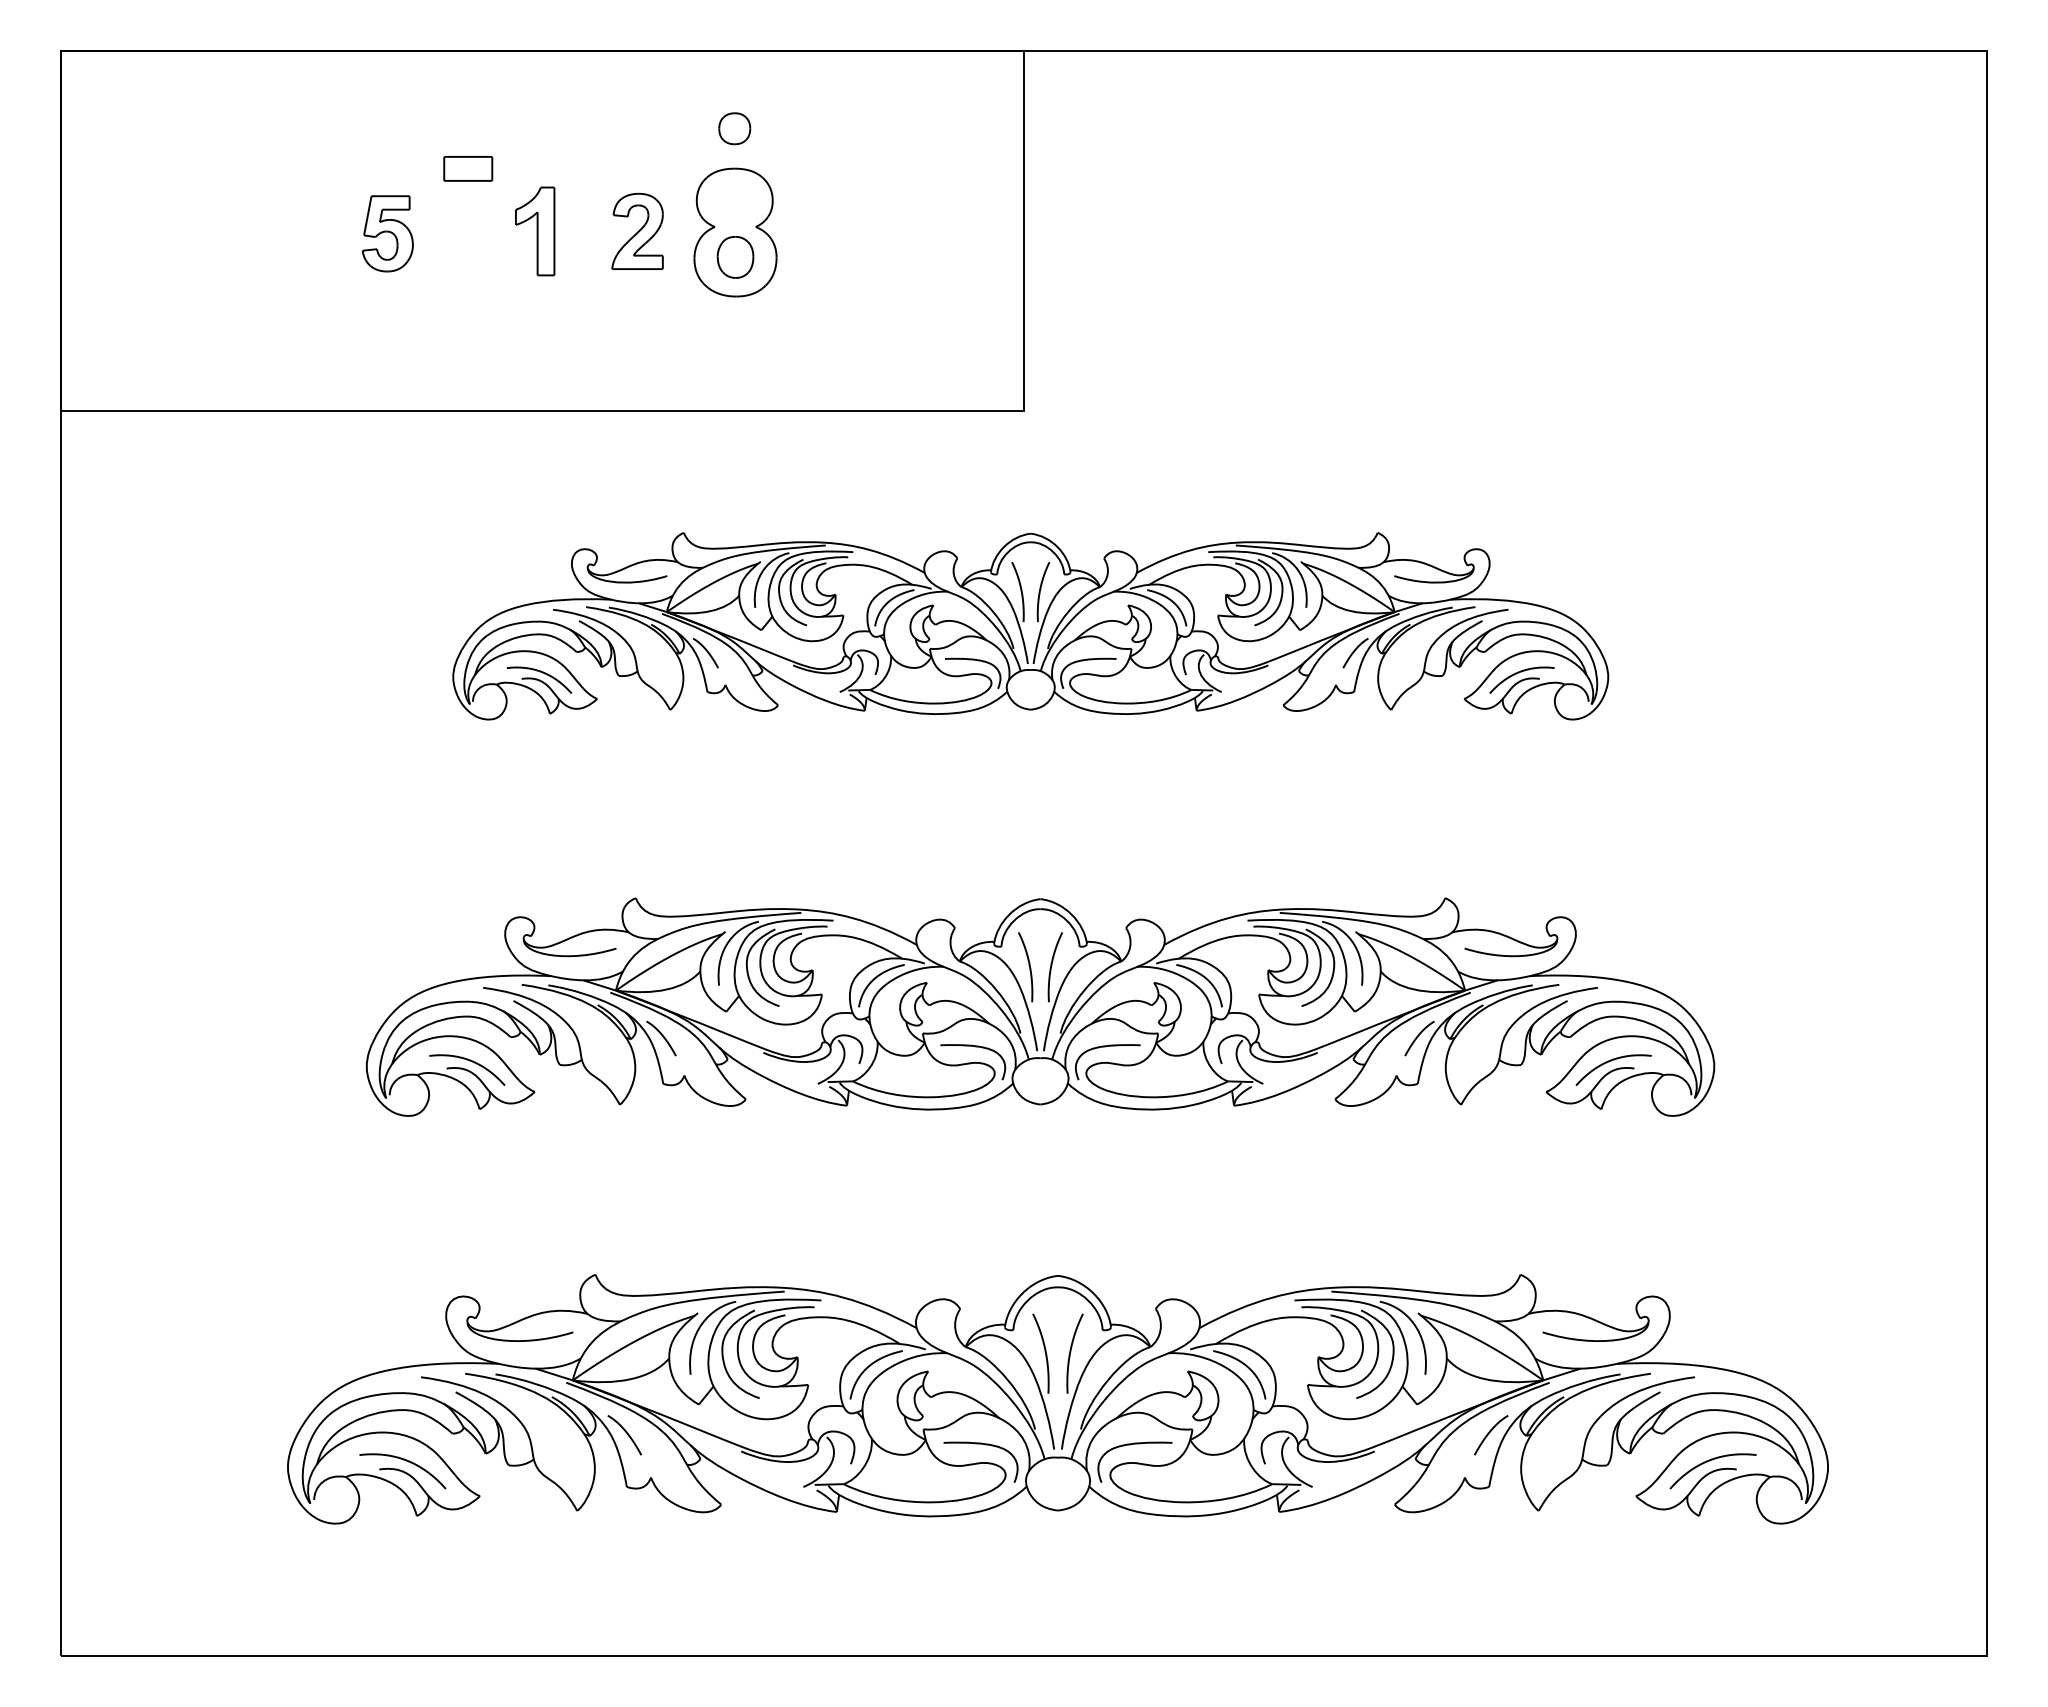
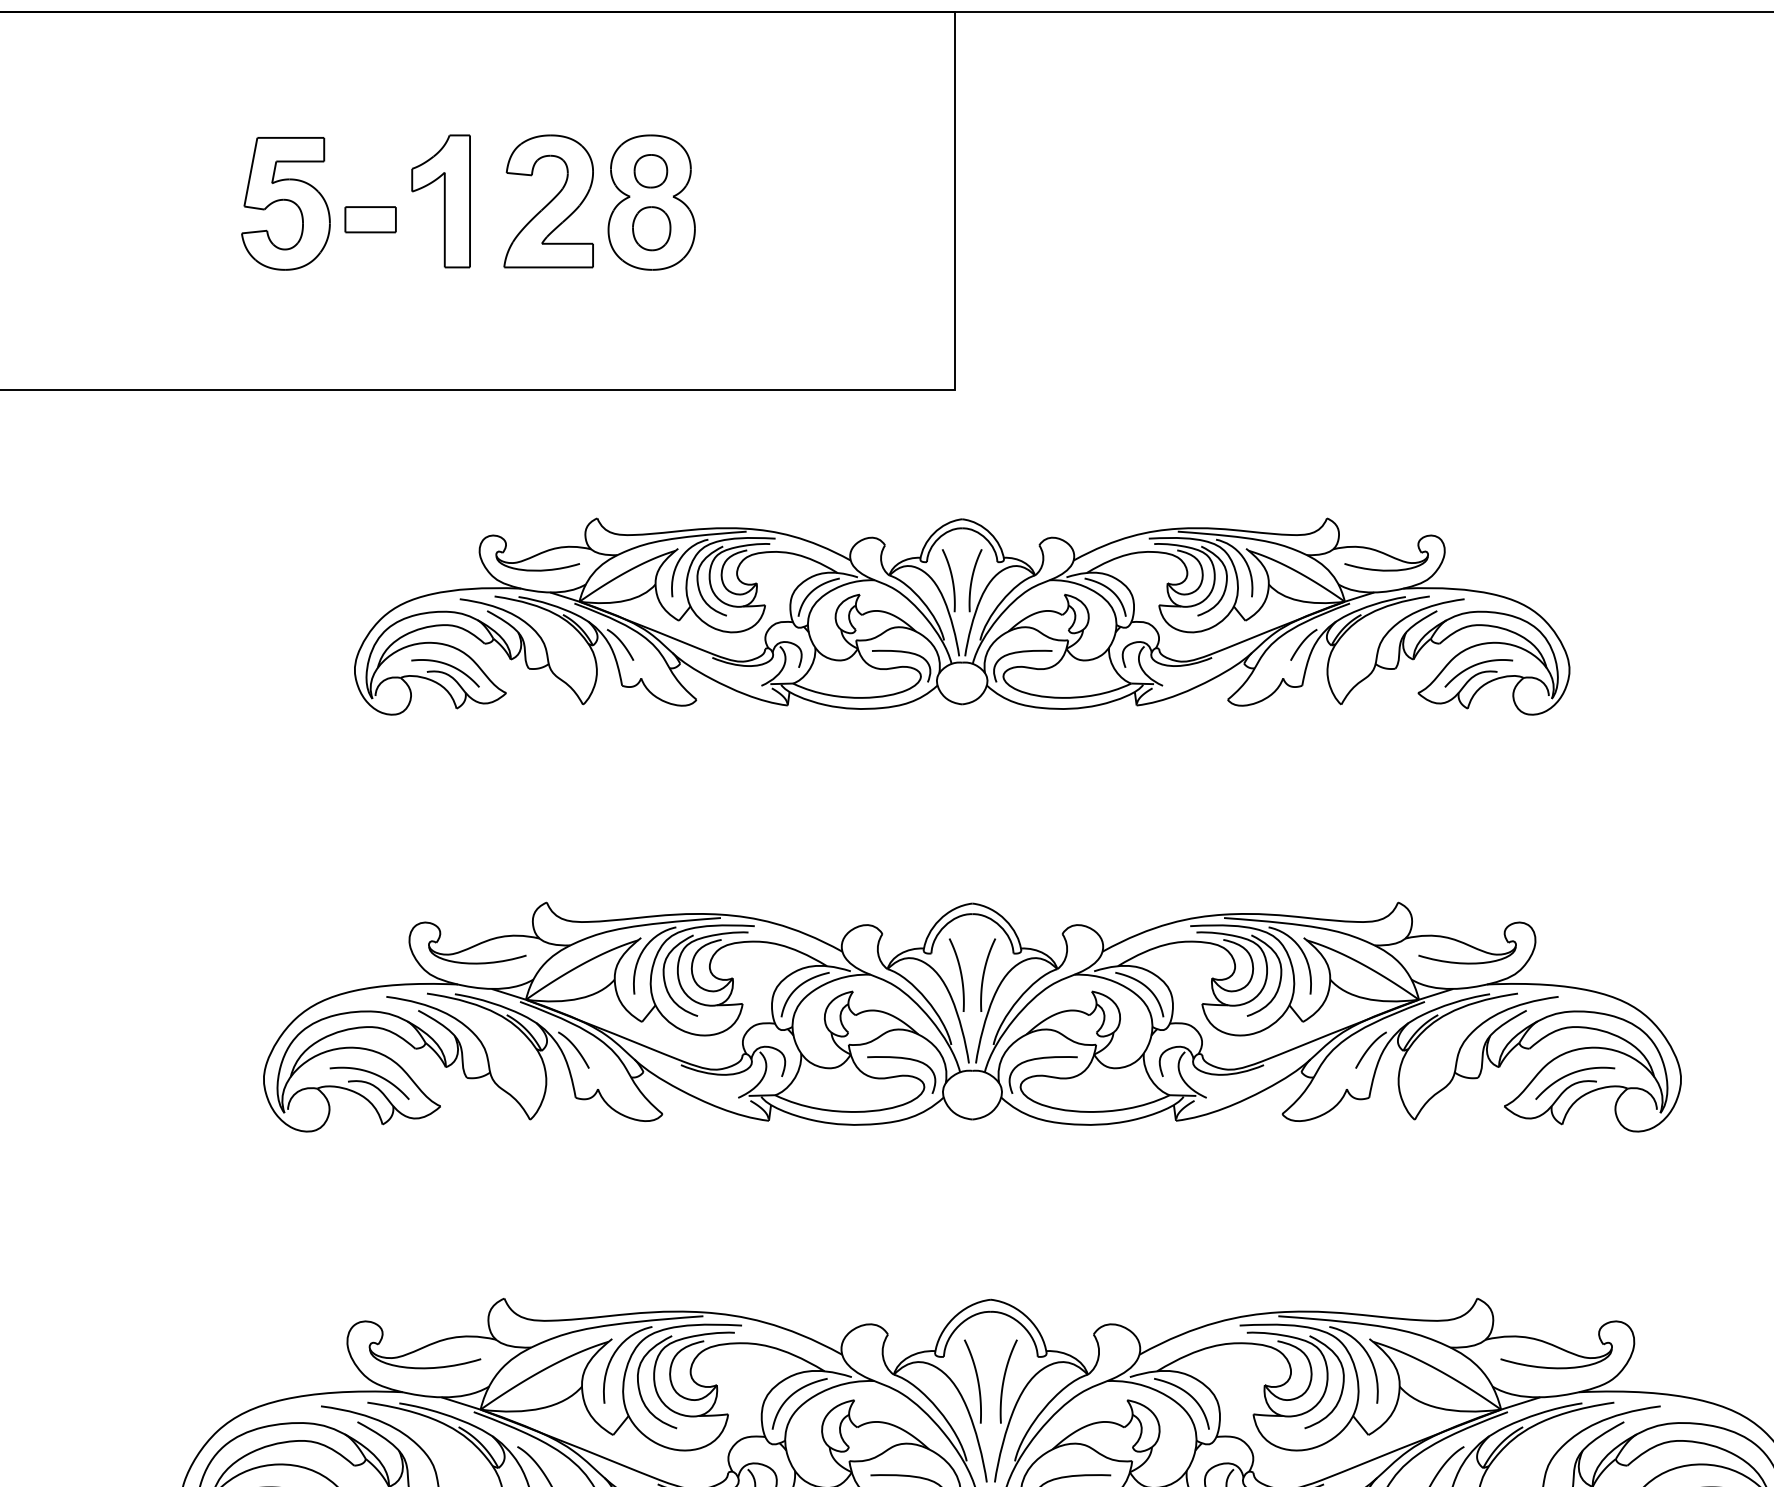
part: (734, 128) -> (650, 170), moved
part: (468, 168) -> (370, 219), moved
part: (534, 231) -> (440, 201), size x1.43
part: (637, 231) -> (548, 201), size x1.67
part: (387, 233) -> (285, 203), size x1.67

